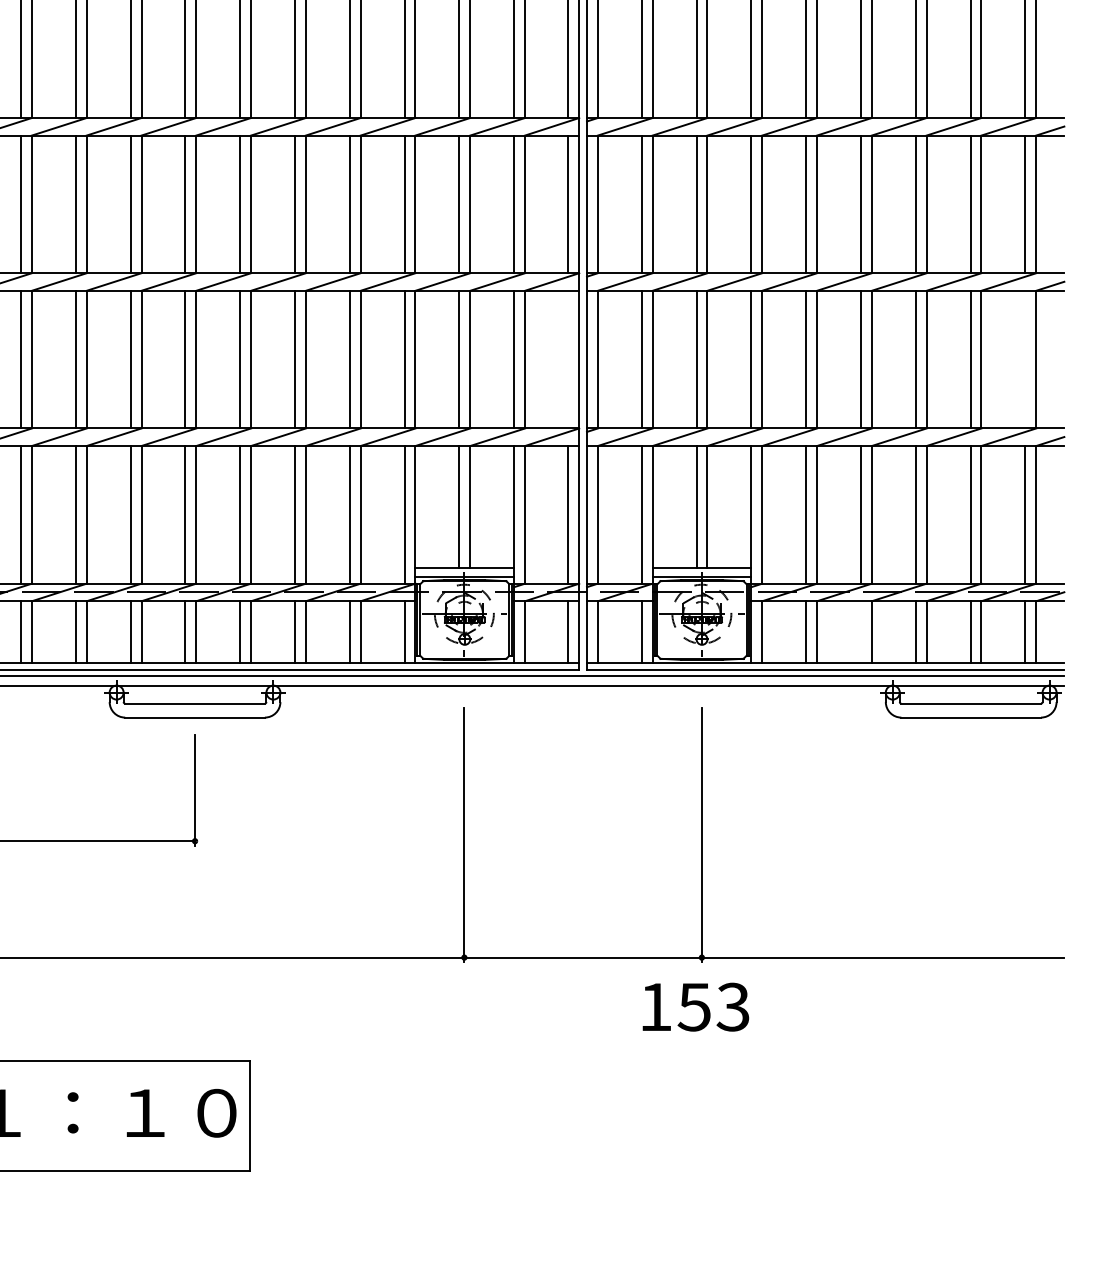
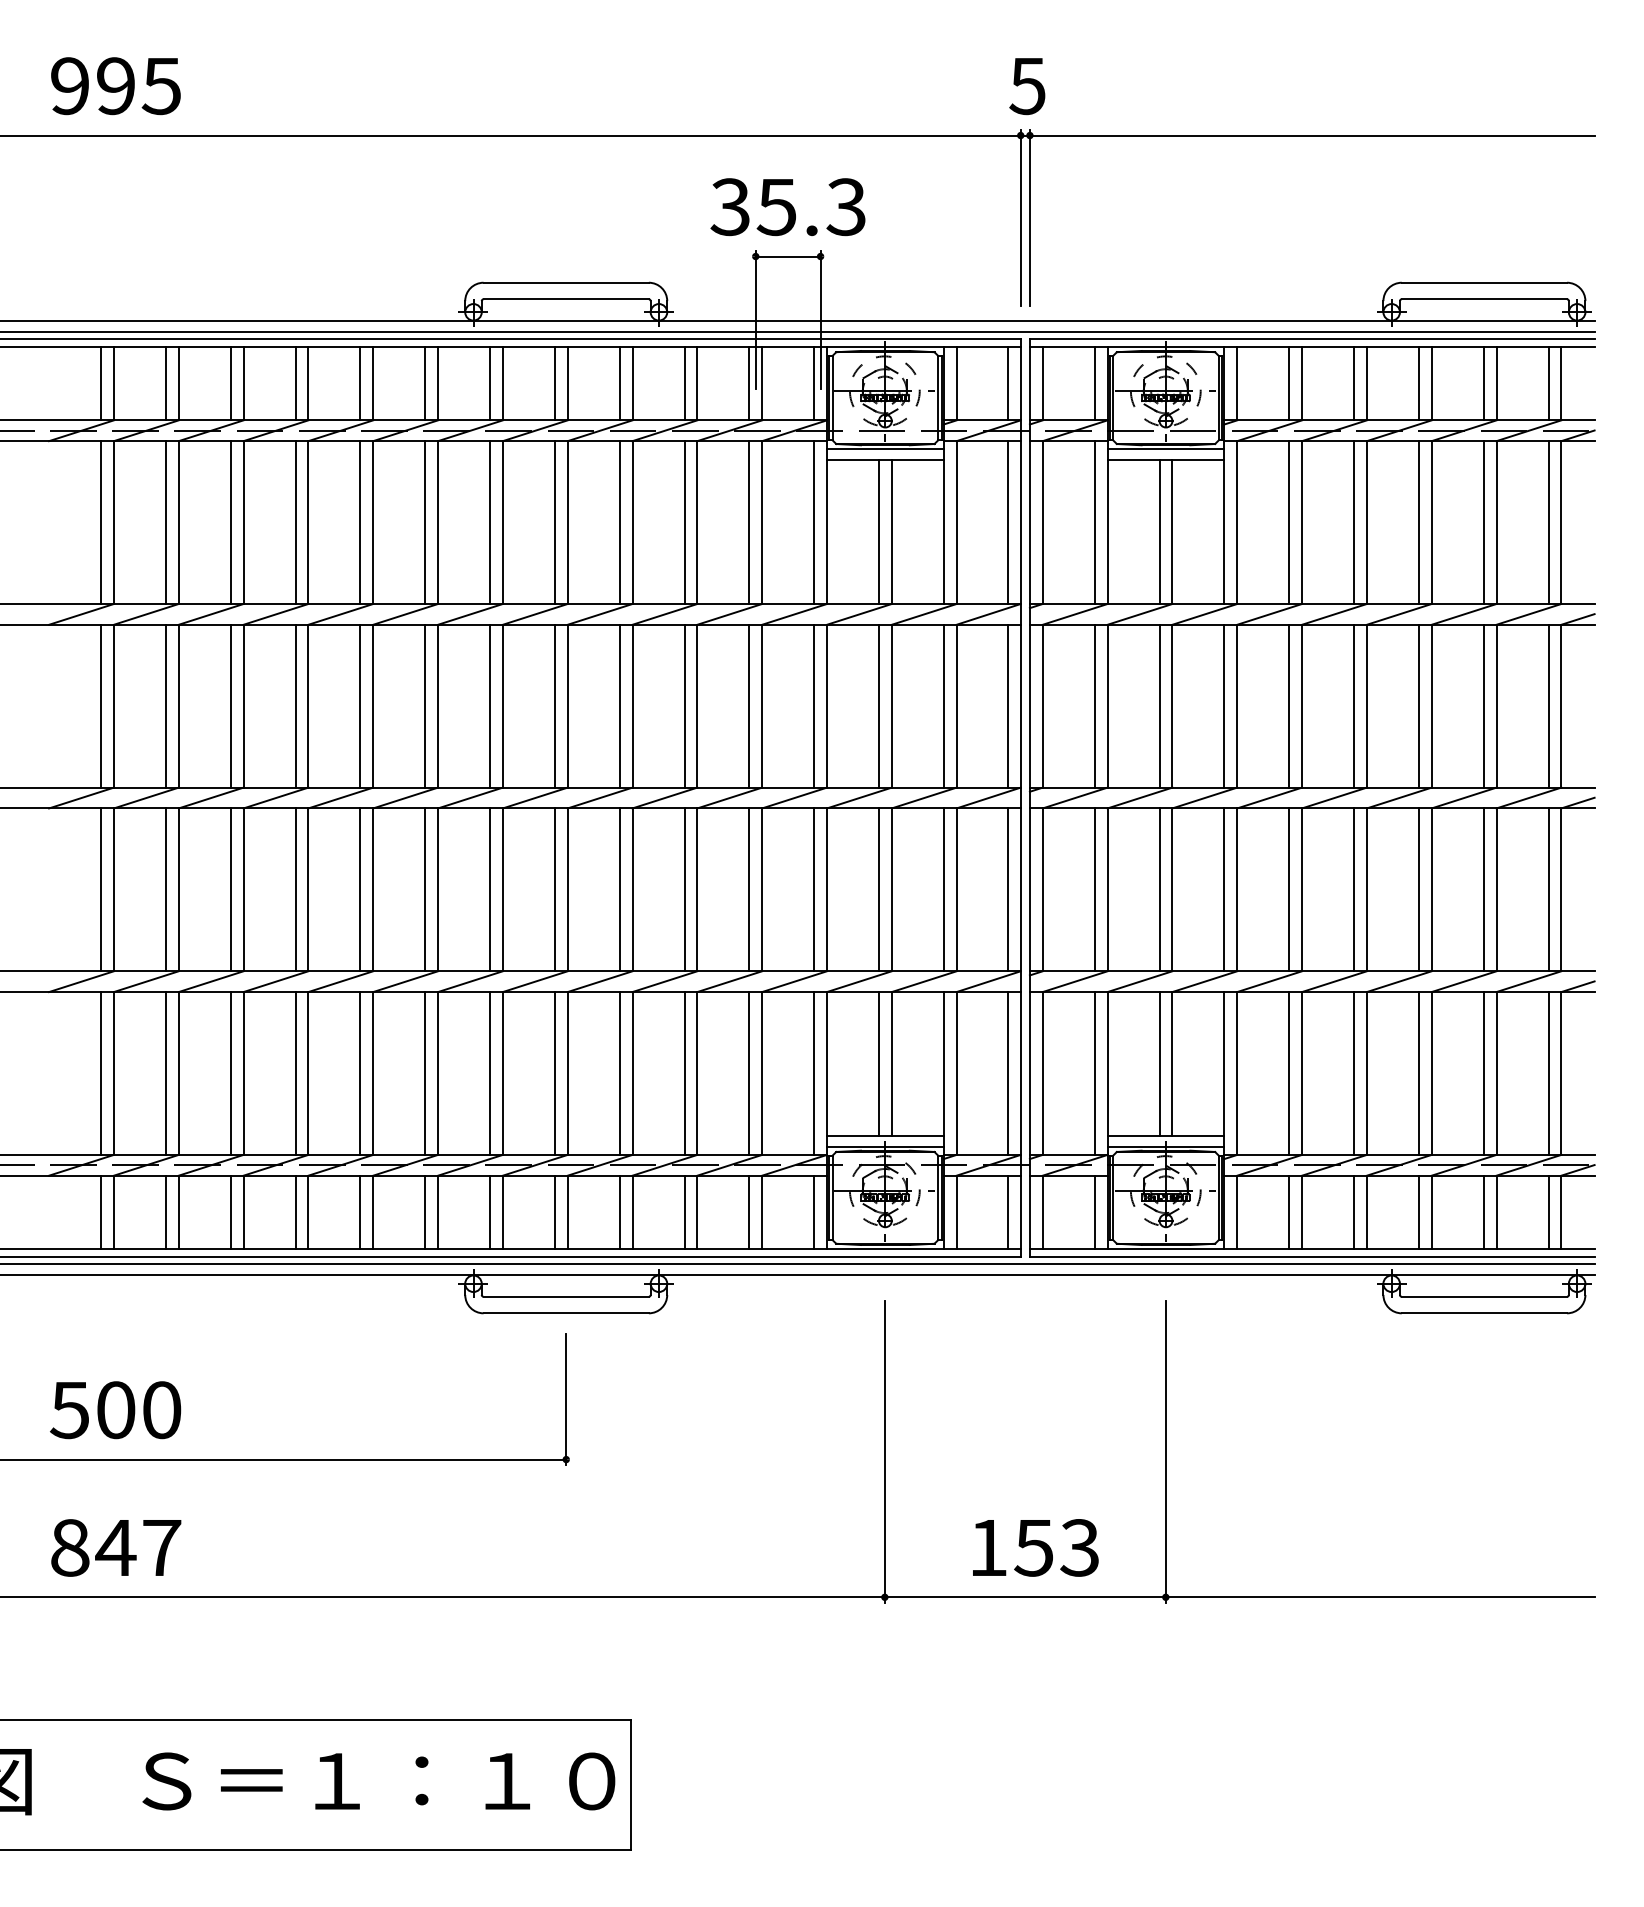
line: (568, 359) -> (1007, 889), added
line: (1025, 359) -> (1548, 889), added
line: (861, 631) -> (1354, 1211), added
text: (695, 1006) -> (1035, 1547), moved

